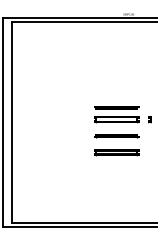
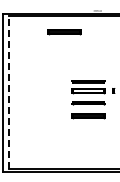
part: (84, 42) -> (64, 32), added
line: (12, 121) -> (9, 92), solid -> dashed

